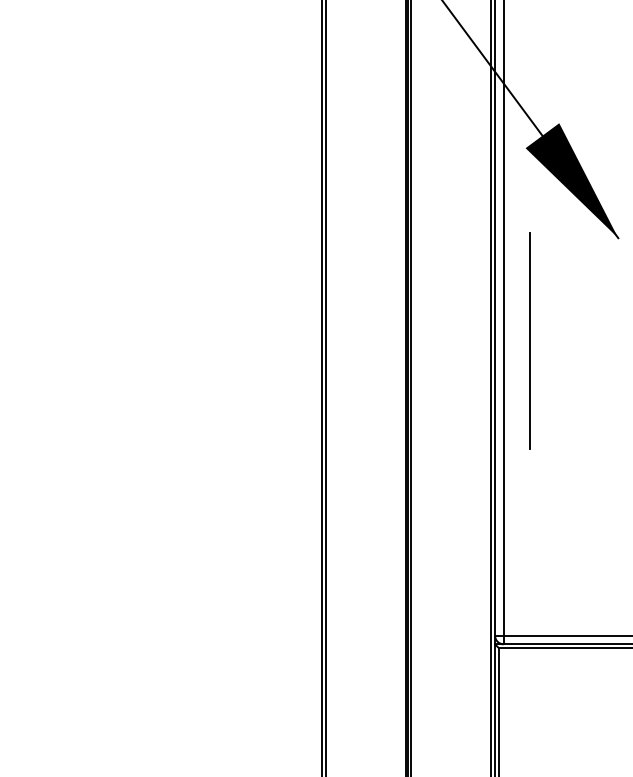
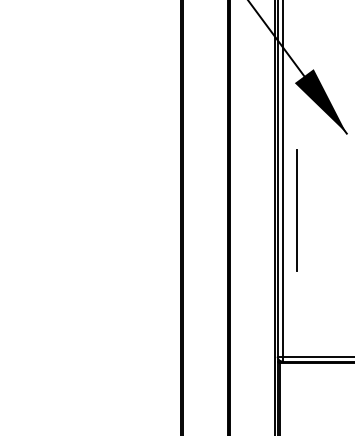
line: (528, 341) -> (296, 210), moved

